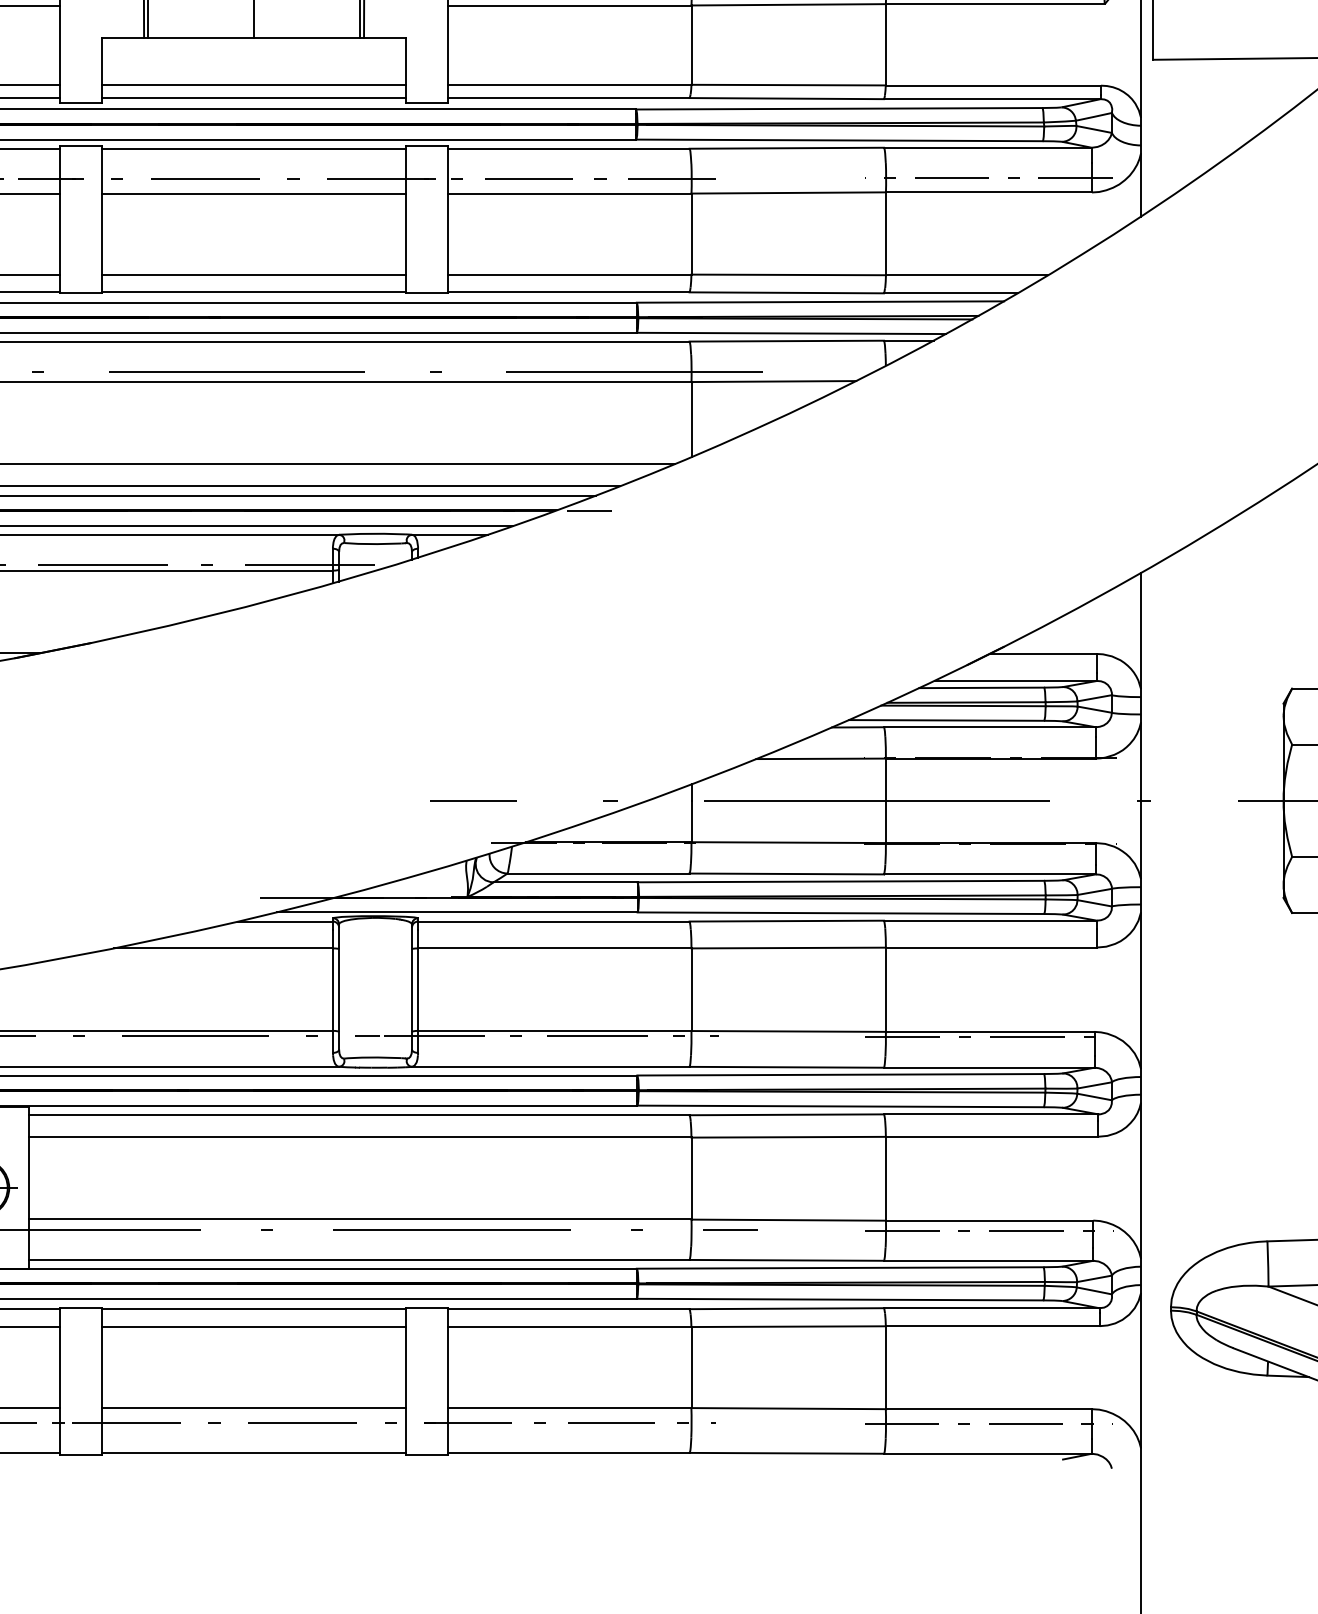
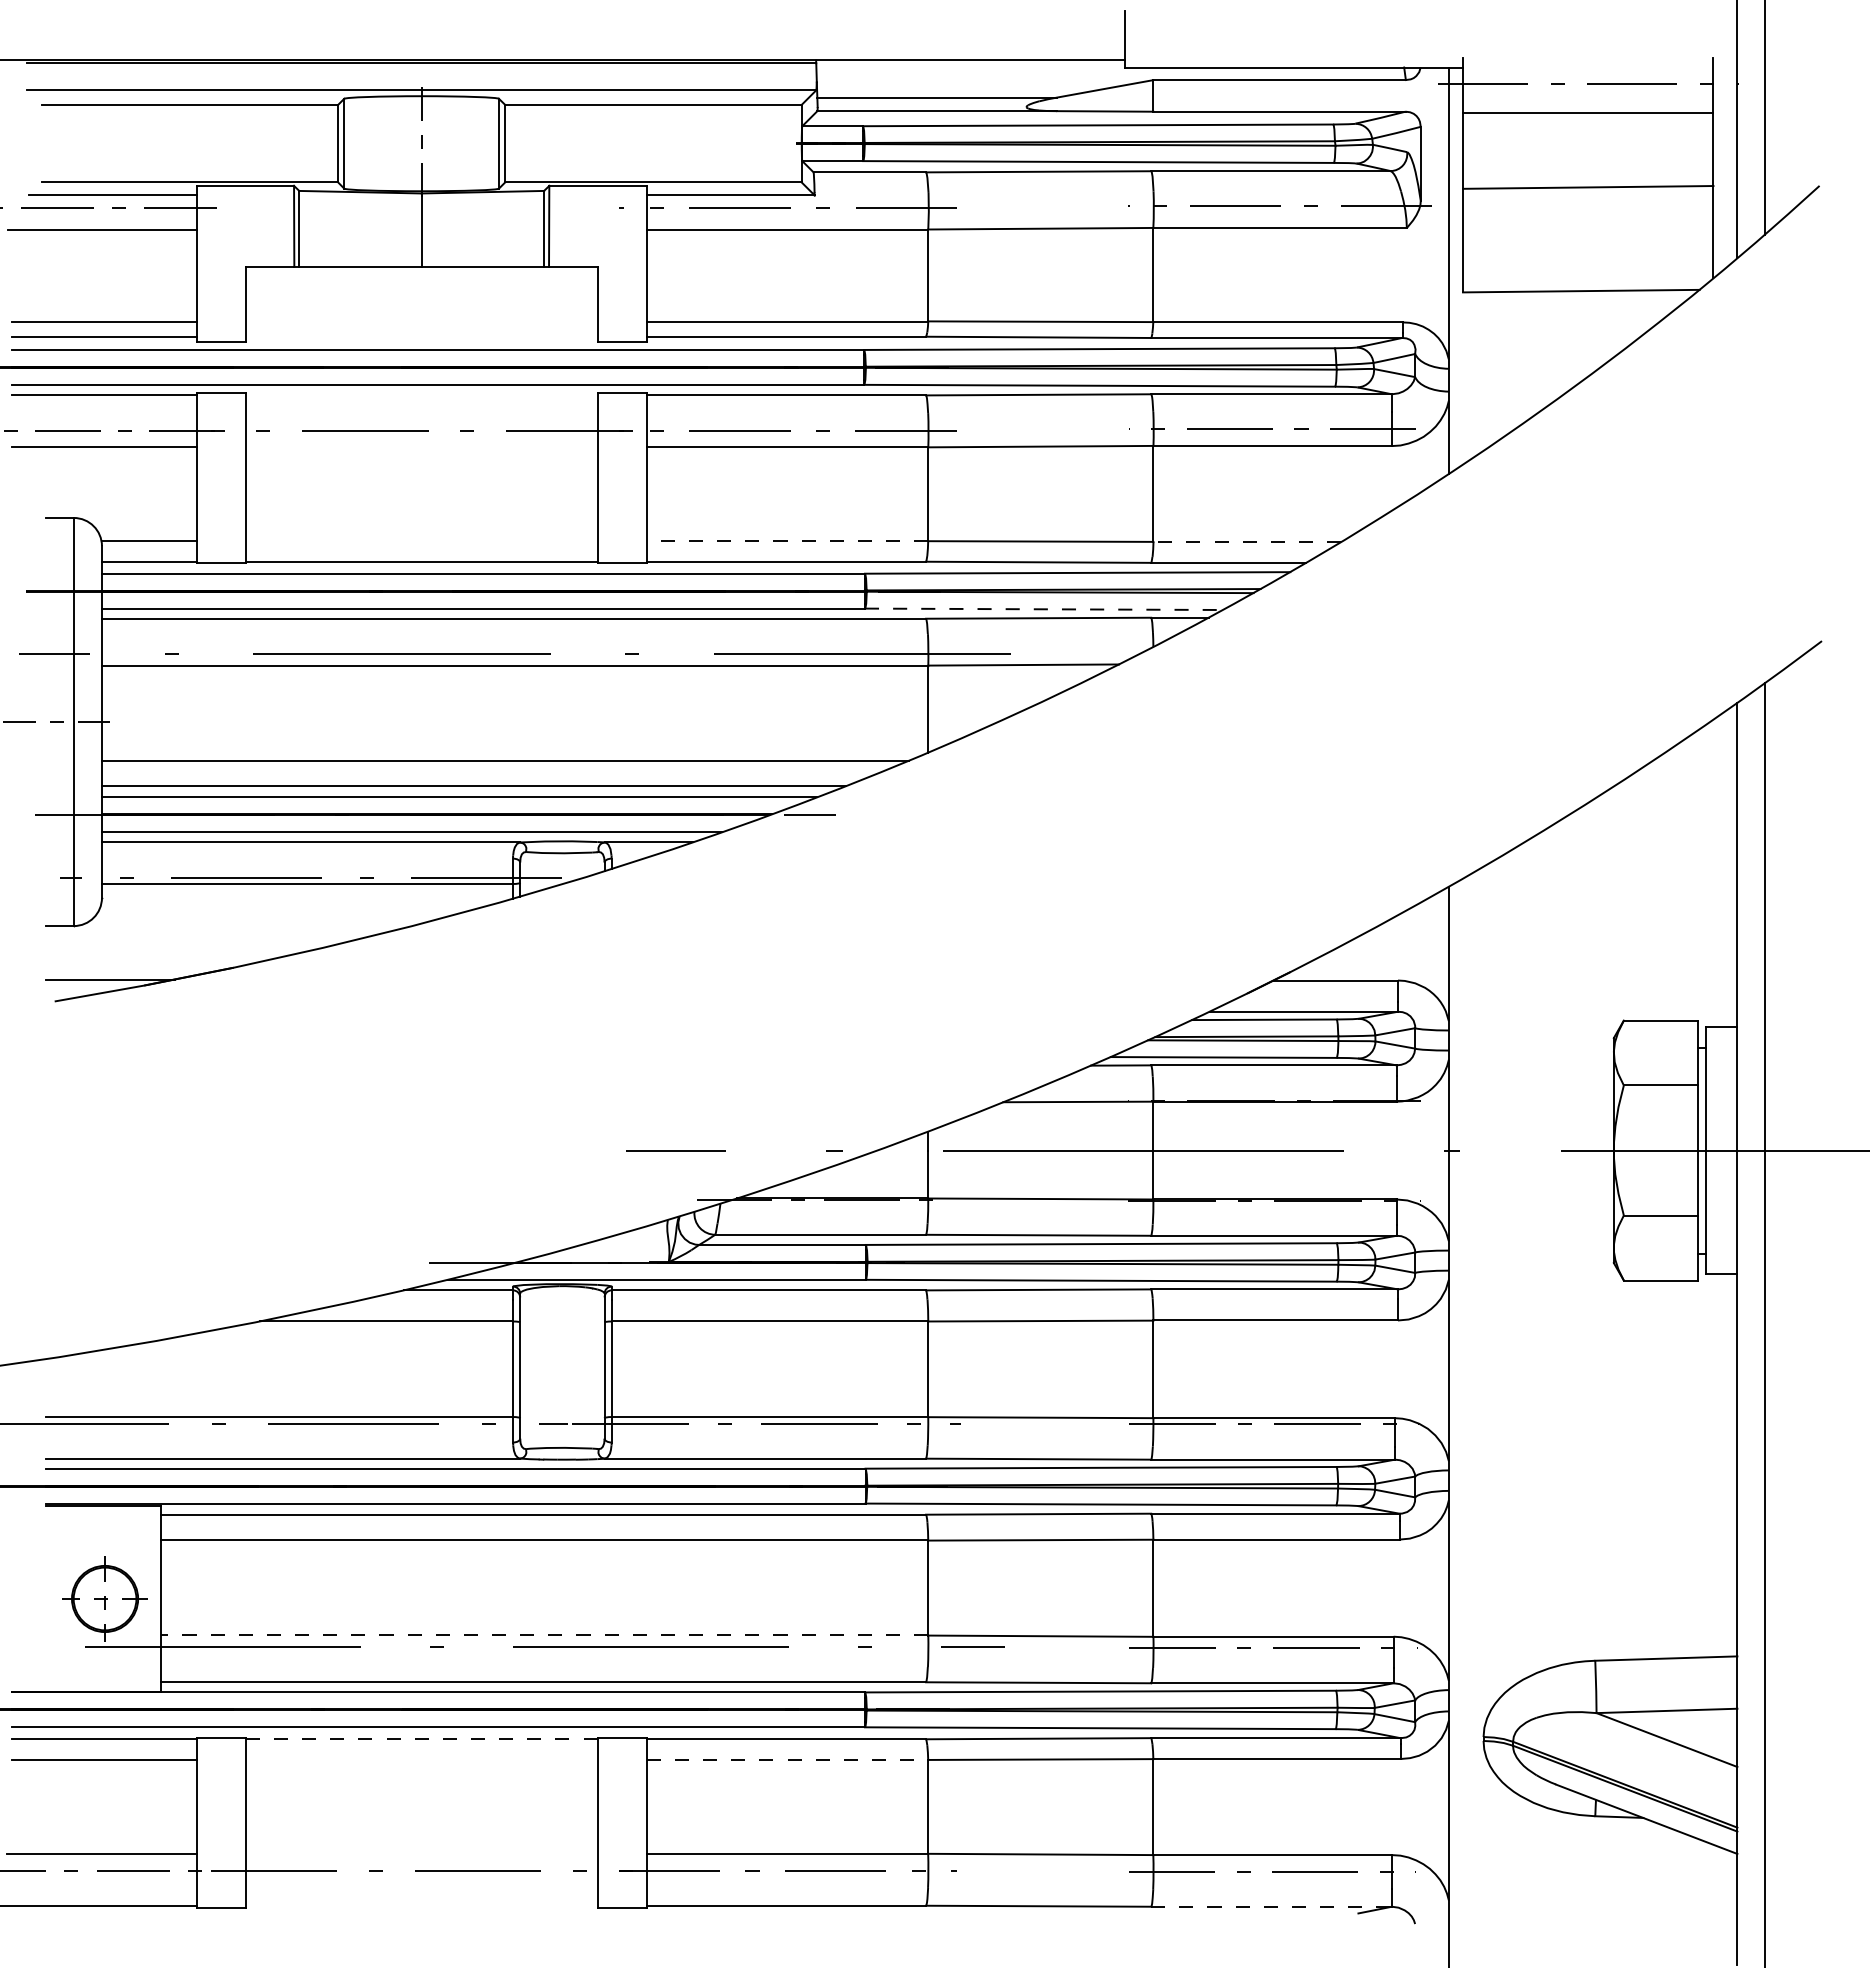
line: (253, 84) -> (421, 321), removed
line: (253, 97) -> (421, 336), removed
line: (253, 148) -> (421, 395), removed
line: (253, 193) -> (421, 447), removed
line: (253, 274) -> (421, 541), removed
line: (569, 274) -> (787, 541), solid -> dashed
line: (967, 275) -> (1247, 542), solid -> dashed
line: (791, 333) -> (1044, 609), solid -> dashed
line: (360, 1219) -> (544, 1635), solid -> dashed
line: (253, 1309) -> (421, 1739), solid -> dashed
line: (253, 1326) -> (421, 1759), removed
line: (569, 1326) -> (787, 1759), solid -> dashed
line: (253, 1407) -> (421, 1853), removed
line: (253, 1452) -> (421, 1905), removed
line: (988, 1453) -> (1272, 1906), solid -> dashed

